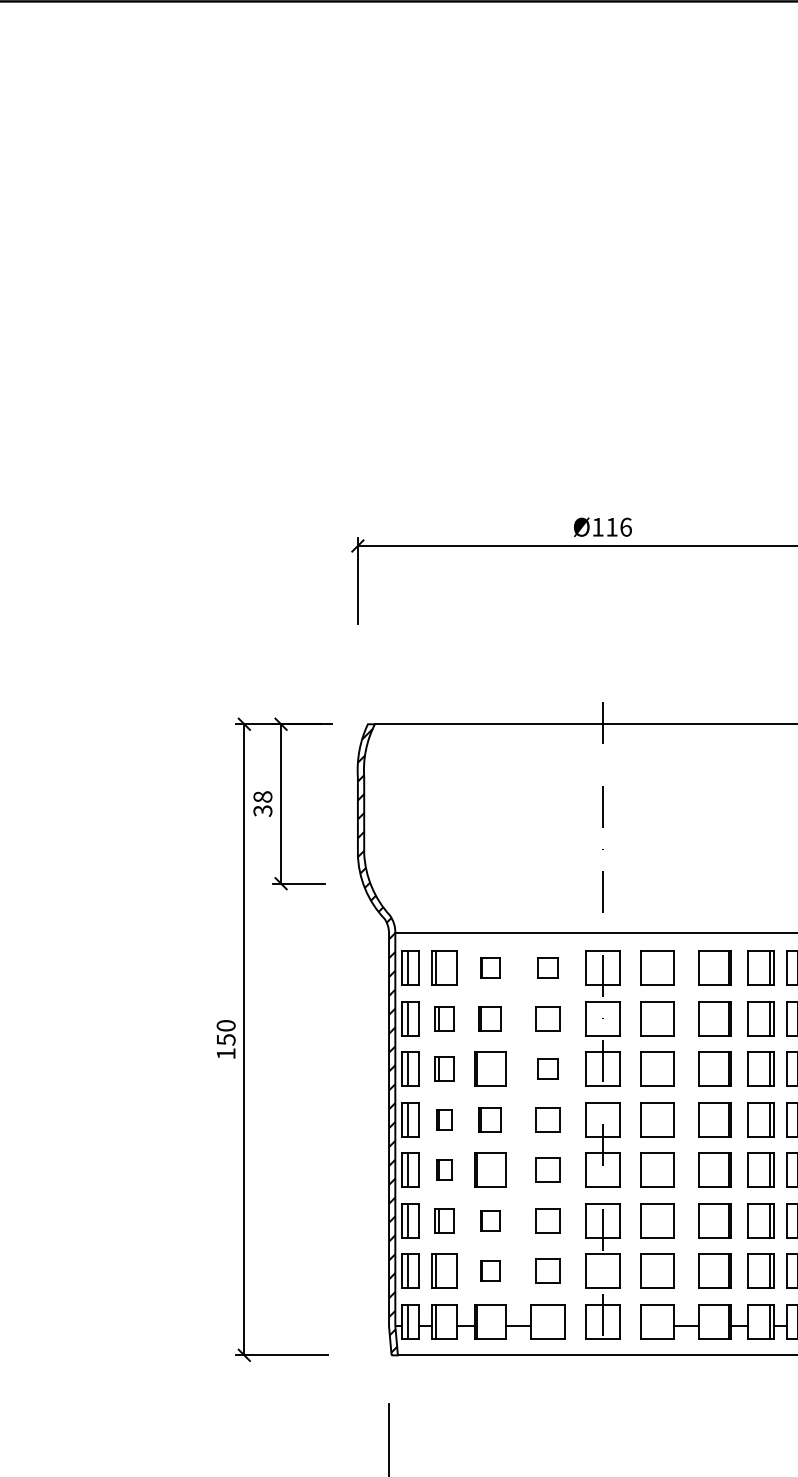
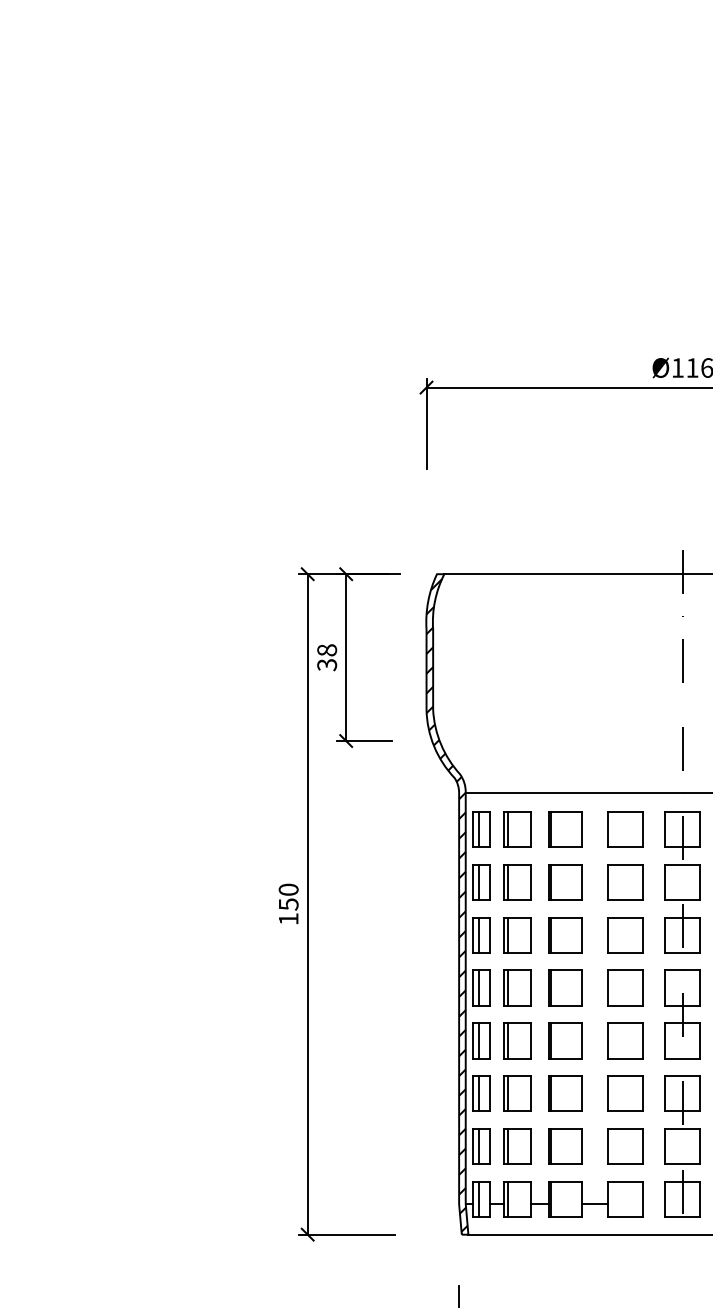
part: (490, 967) -> (565, 828), size x1.67
part: (547, 967) -> (624, 828), size x1.67
part: (444, 1018) -> (517, 882), size x1.43
part: (490, 1018) -> (565, 882), size x1.43
part: (547, 1018) -> (624, 882), size x1.43
part: (444, 1068) -> (517, 934), size x1.43
part: (547, 1068) -> (624, 934), size x1.67
part: (444, 1119) -> (517, 987), size x1.67
part: (490, 1119) -> (565, 987), size x1.43
part: (547, 1119) -> (624, 987), size x1.43
part: (444, 1169) -> (517, 1040), size x1.67
part: (547, 1169) -> (624, 1040), size x1.43
part: (444, 1220) -> (517, 1093), size x1.43
part: (490, 1220) -> (565, 1093), size x1.67
part: (547, 1220) -> (624, 1093), size x1.43
part: (490, 1270) -> (565, 1145), size x1.67
part: (547, 1270) -> (624, 1145), size x1.43

